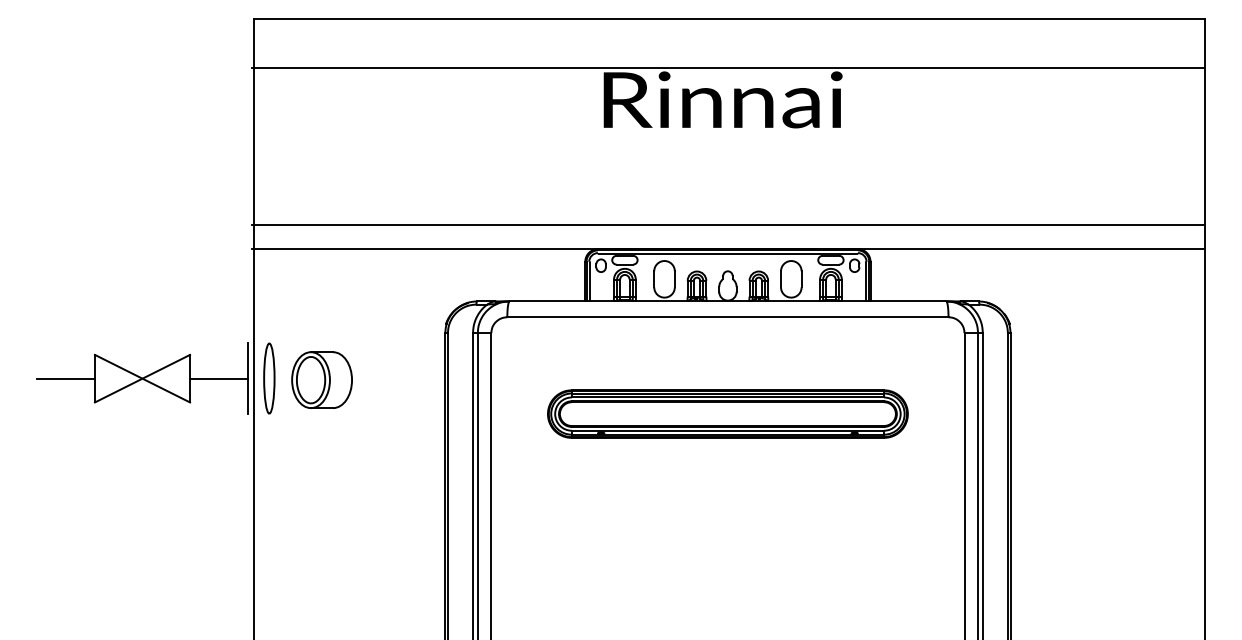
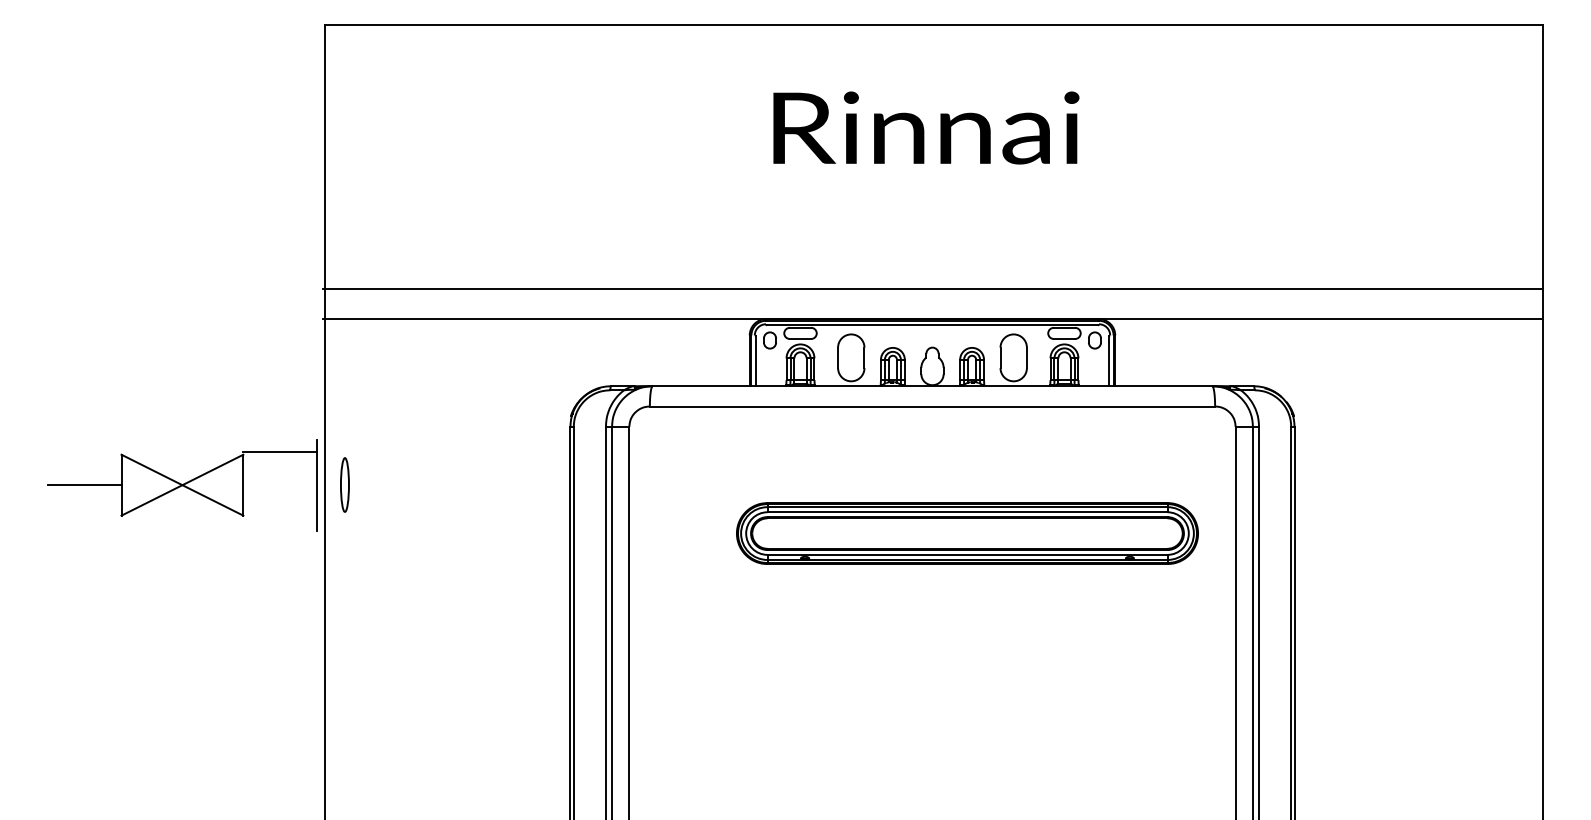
line: (727, 67) -> (932, 86), removed
line: (219, 378) -> (280, 452), moved
part: (268, 378) -> (344, 484), size x0.6
part: (322, 379) -> (412, 486), removed
part: (727, 414) -> (967, 533), moved

